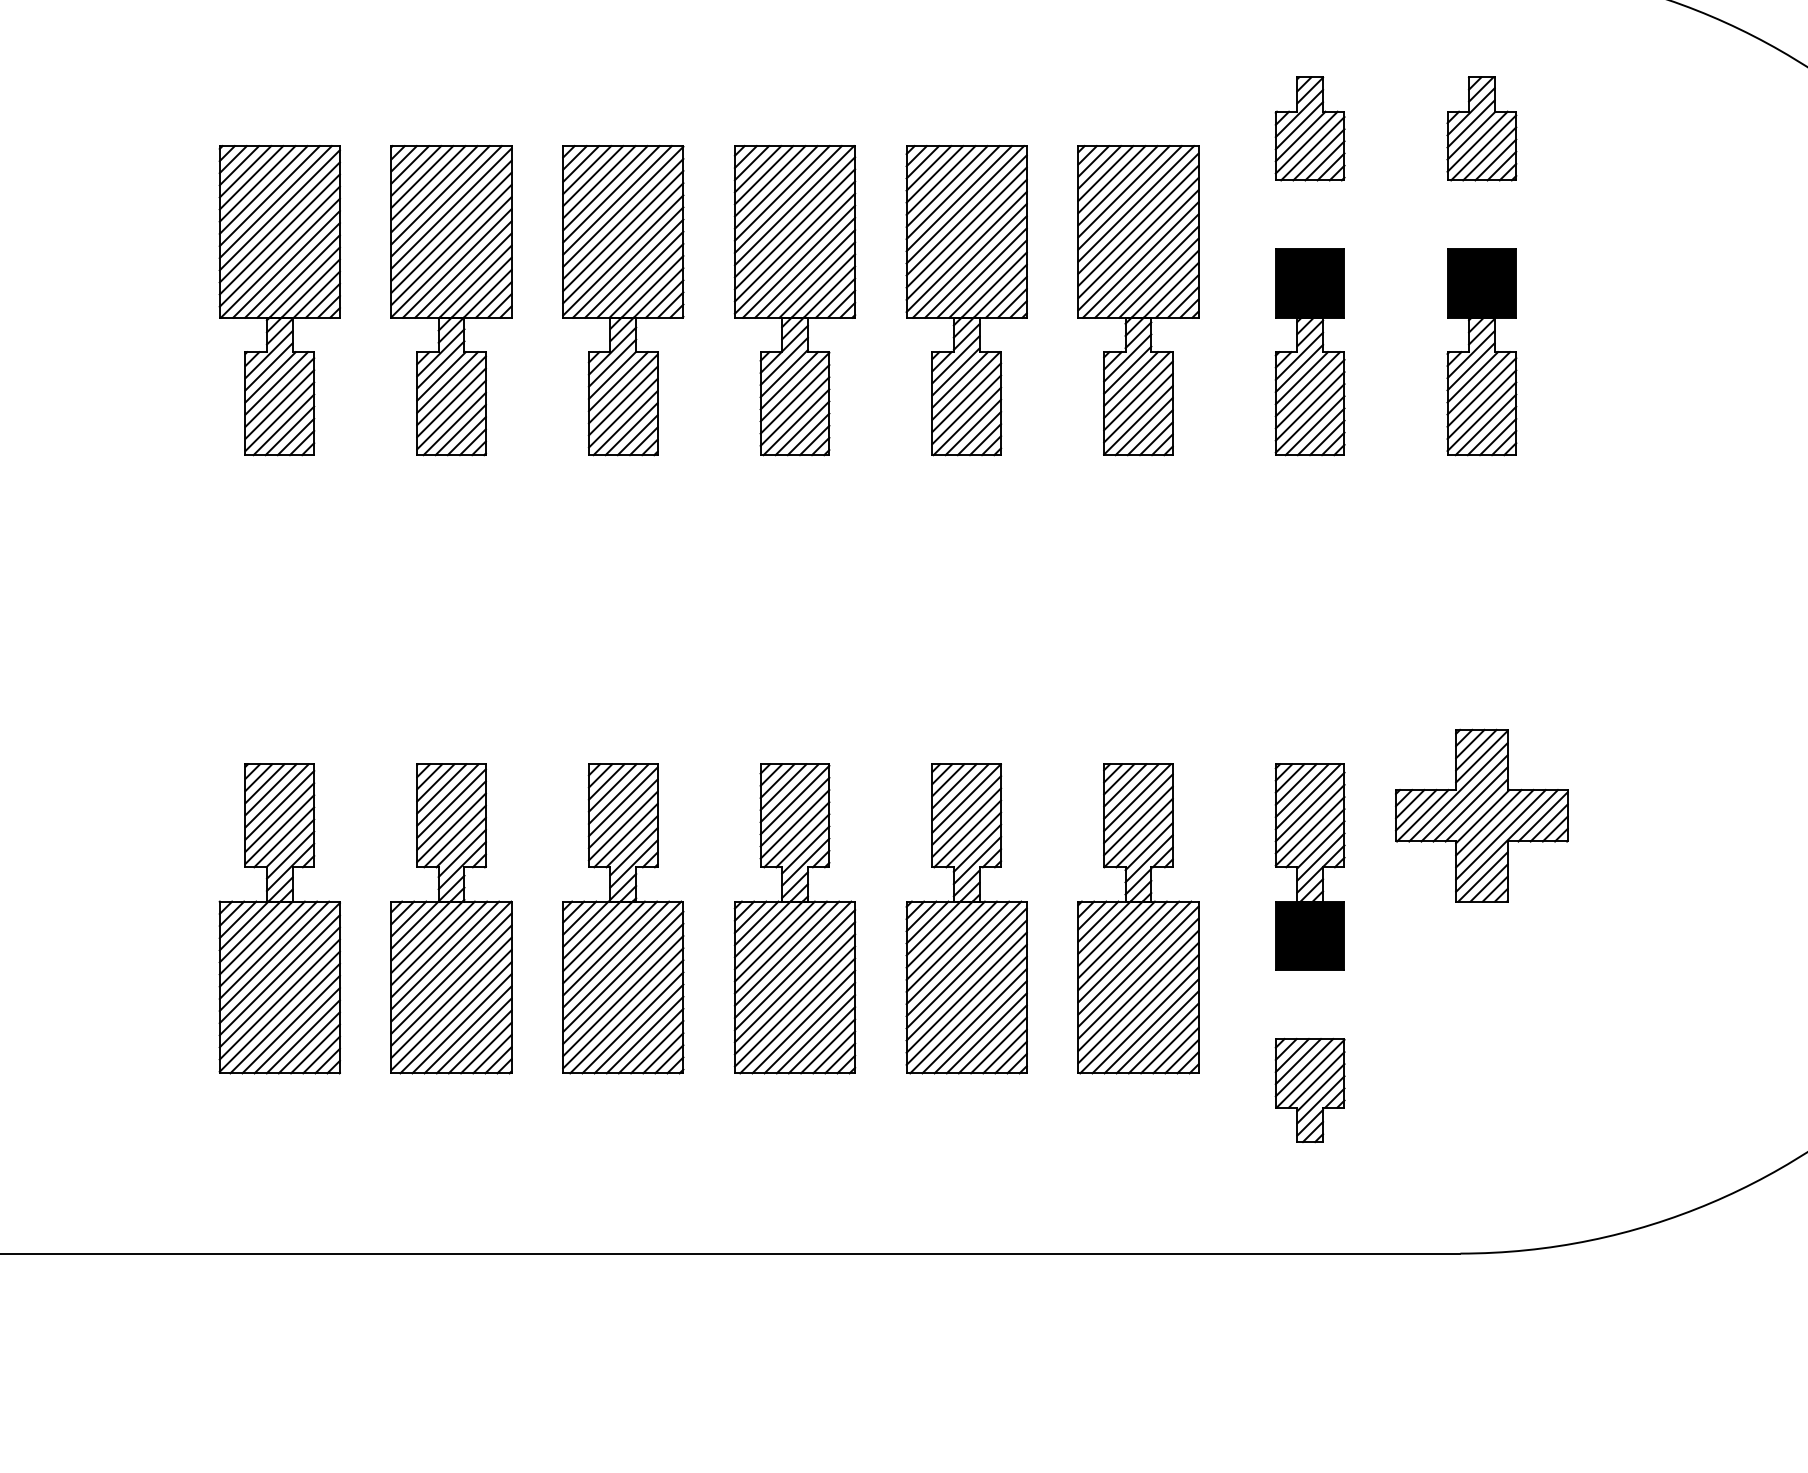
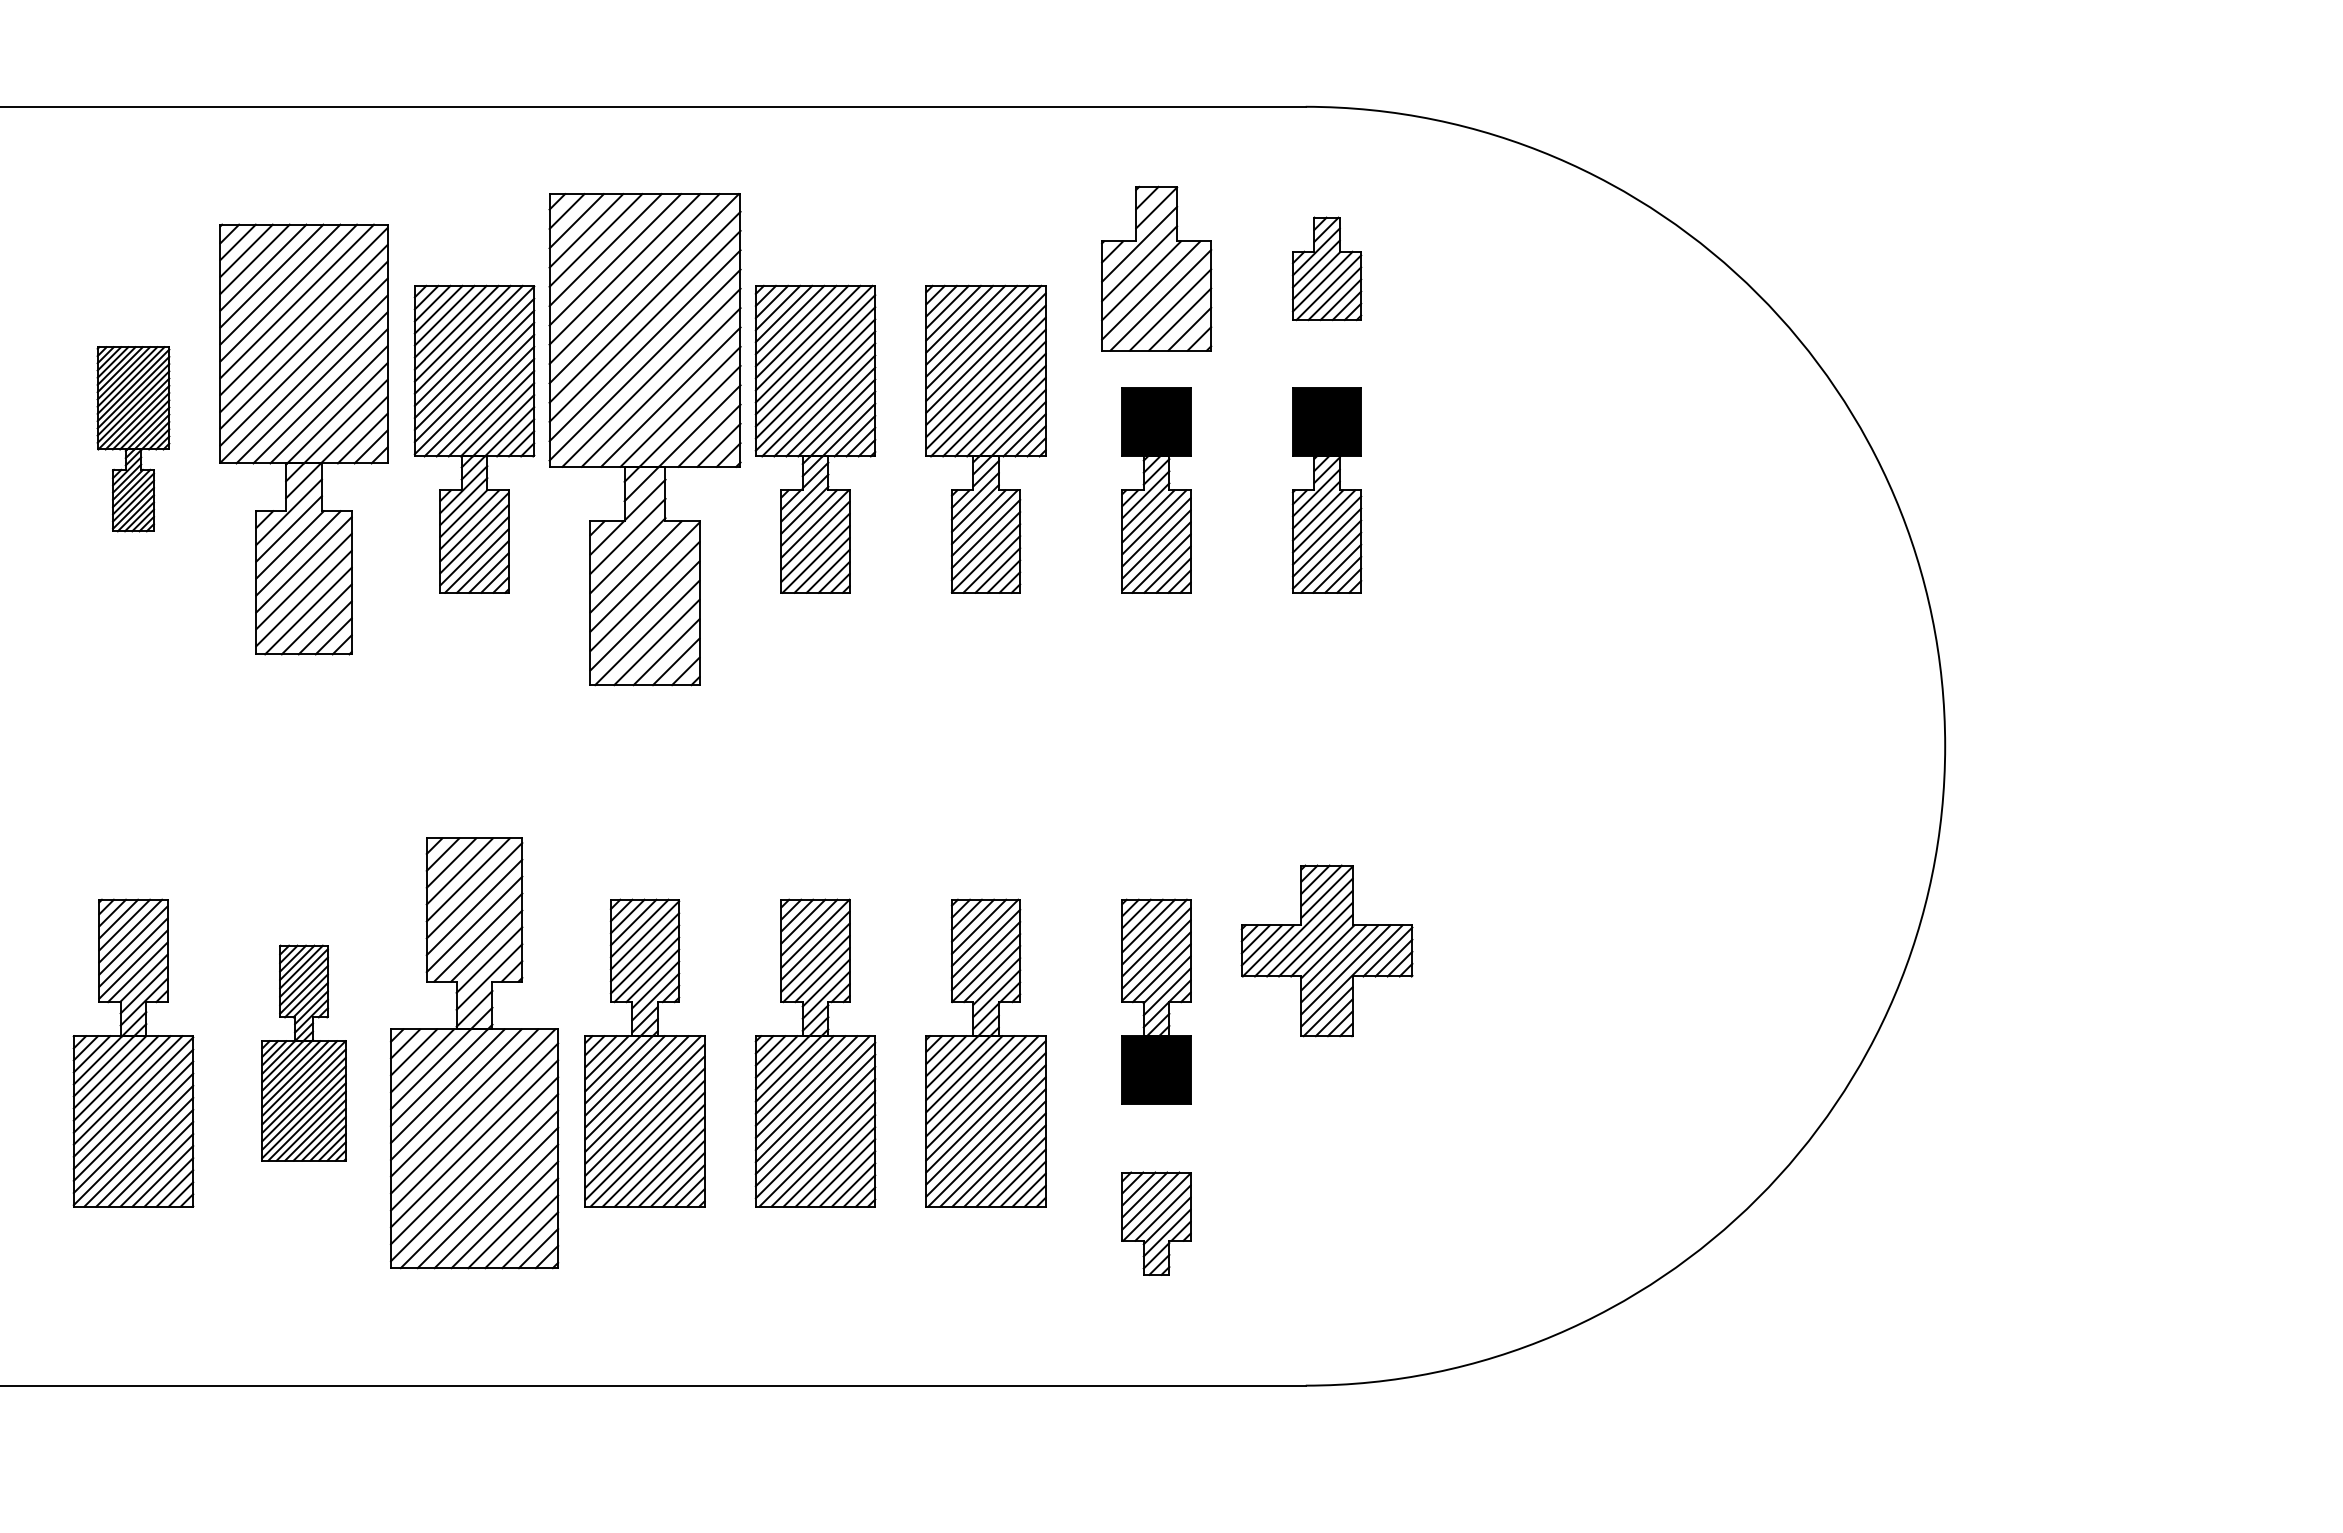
part: (1310, 128) -> (1156, 268), size x1.6
part: (279, 299) -> (133, 438), size x0.6
part: (451, 299) -> (303, 438), size x1.4
part: (794, 299) -> (644, 438), size x1.6
part: (451, 918) -> (303, 1052), size x0.7
part: (623, 918) -> (474, 1052), size x1.4

